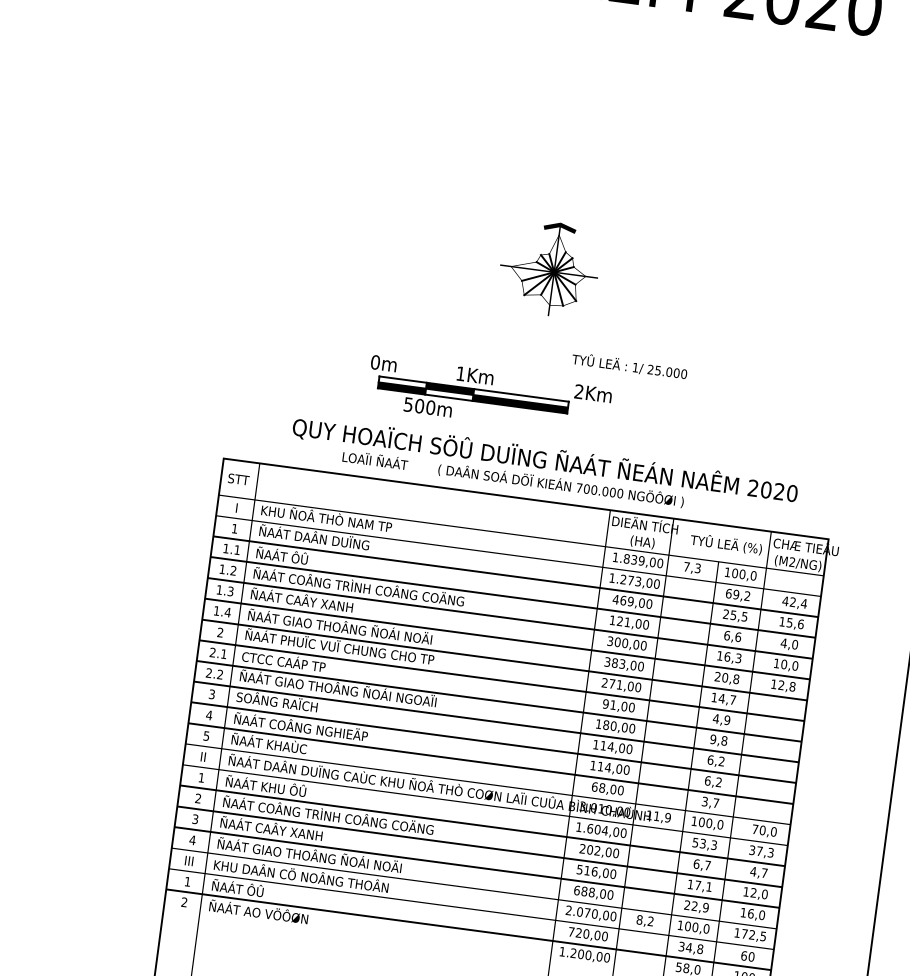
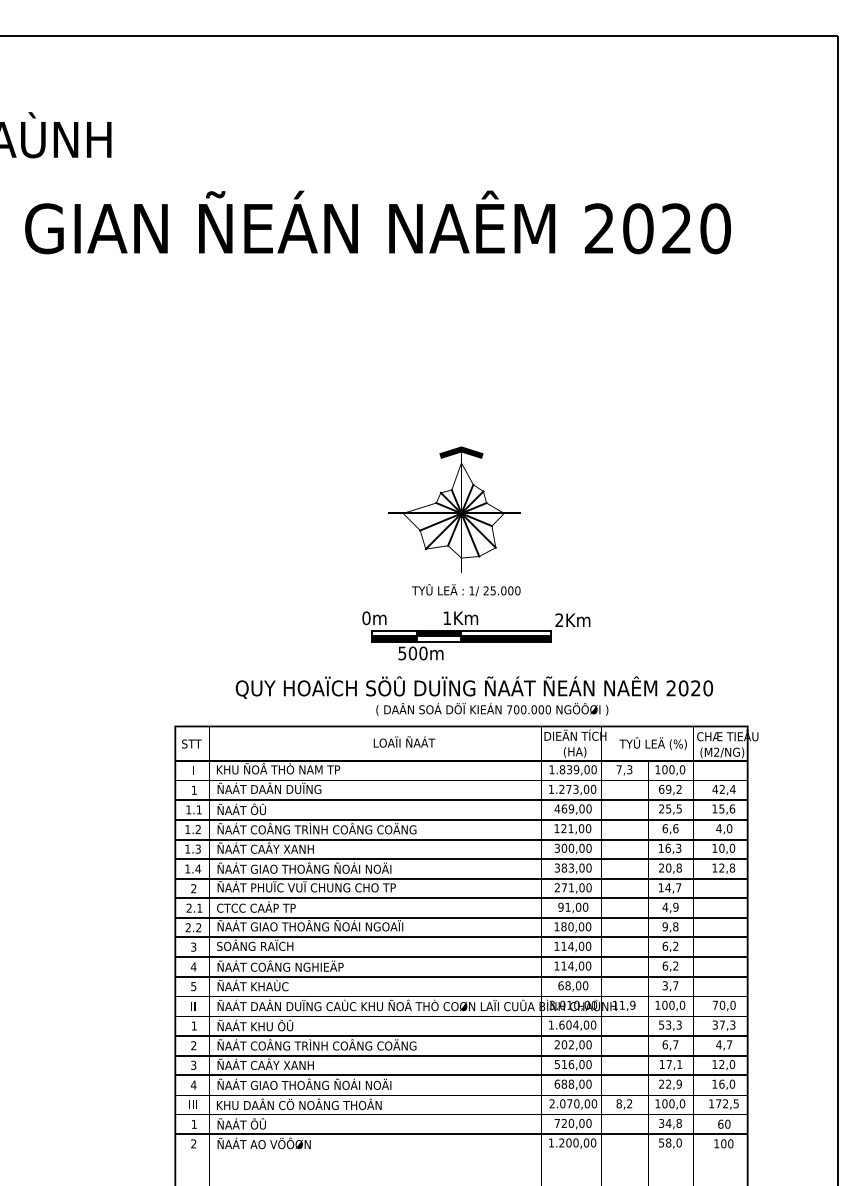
part: (549, 268) -> (454, 509), size x1.43
text: (629, 366) -> (466, 590), moved
part: (489, 396) -> (476, 635), moved
text: (375, 459) -> (404, 741), moved

